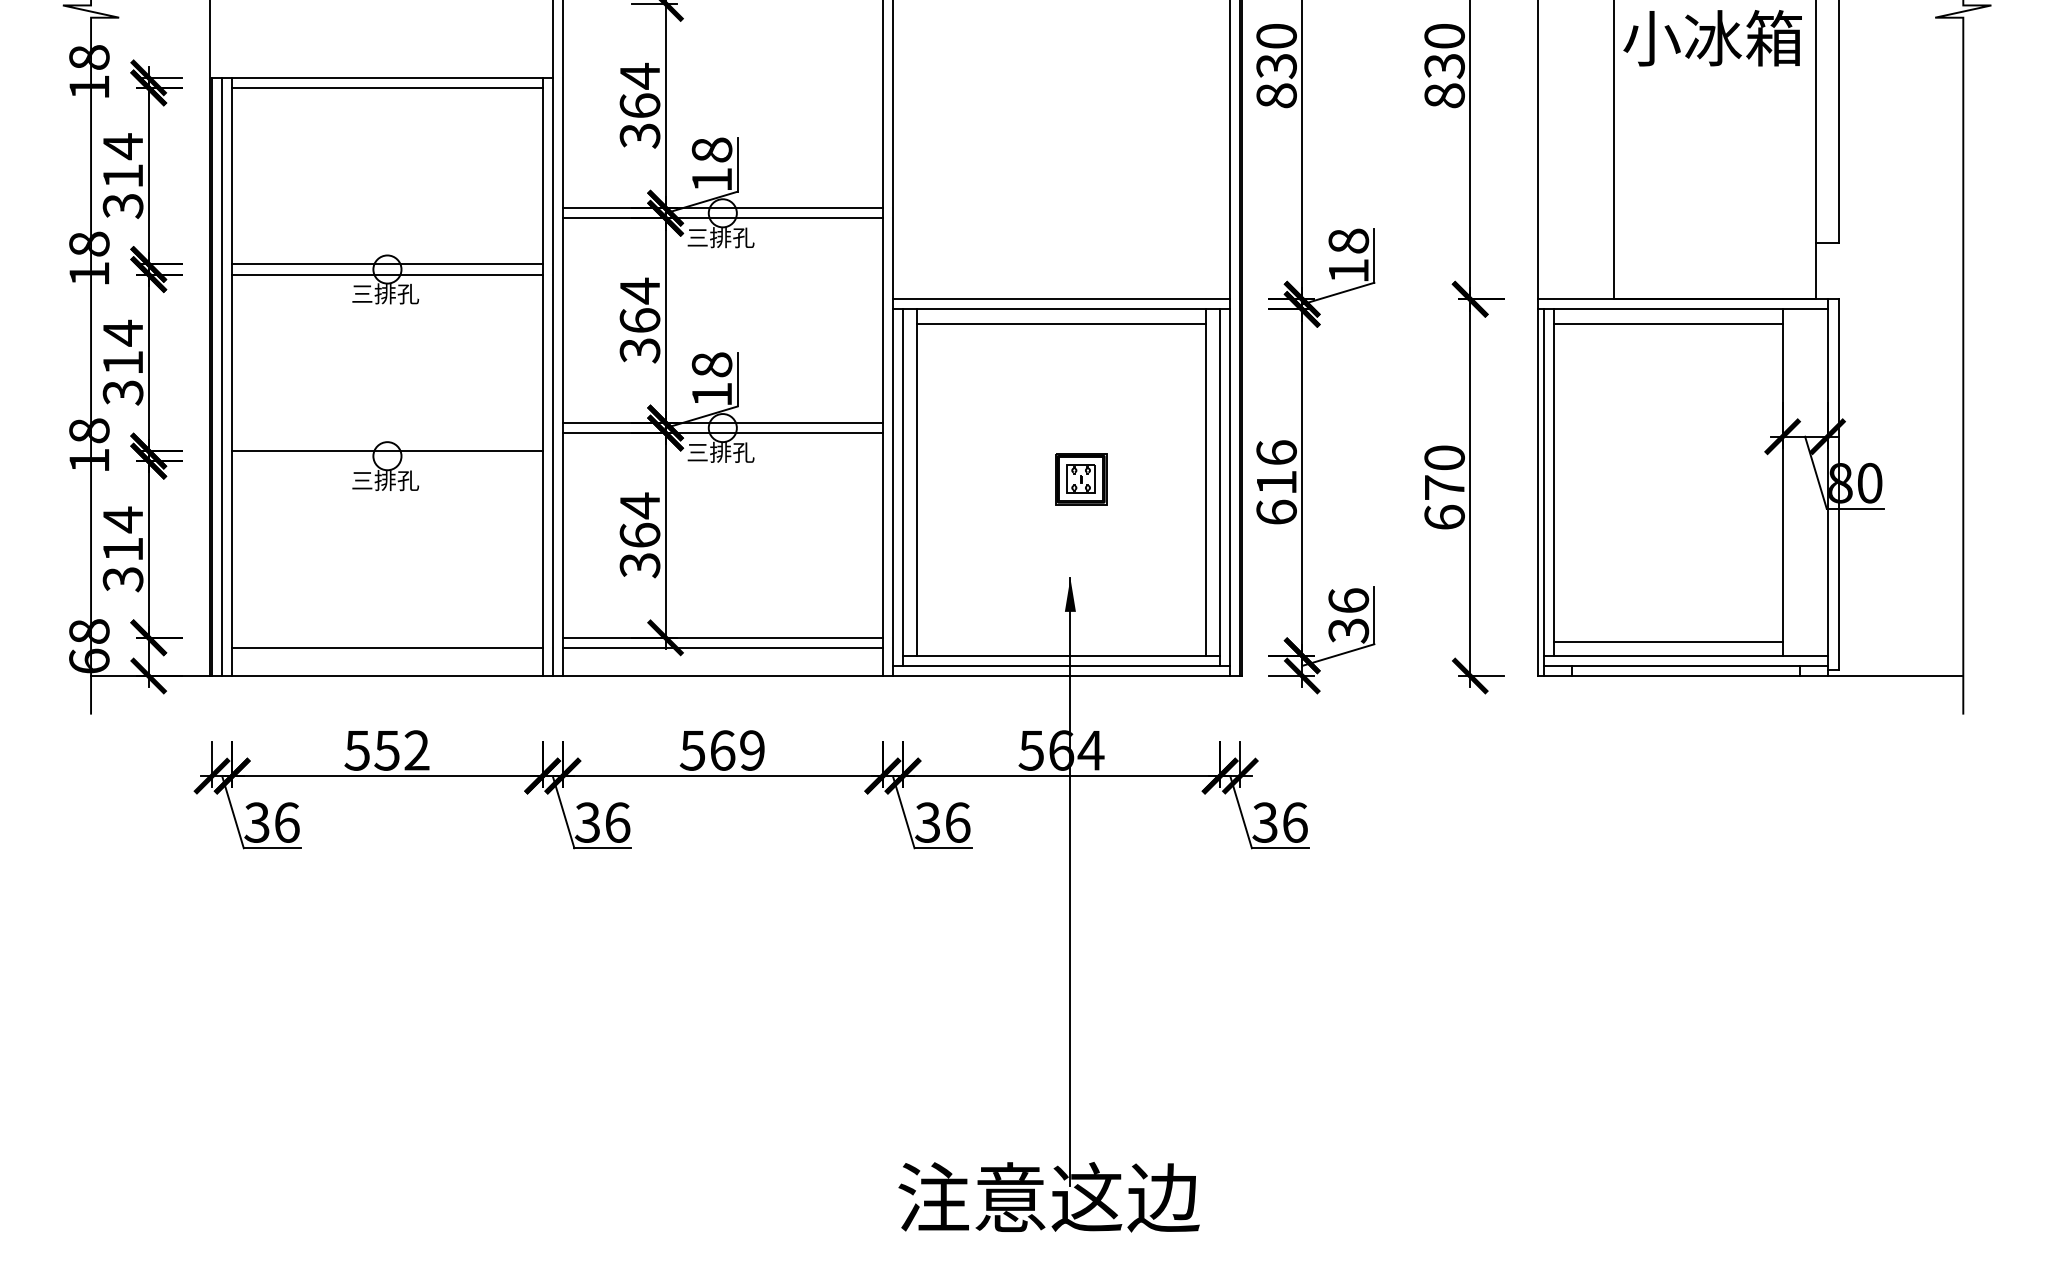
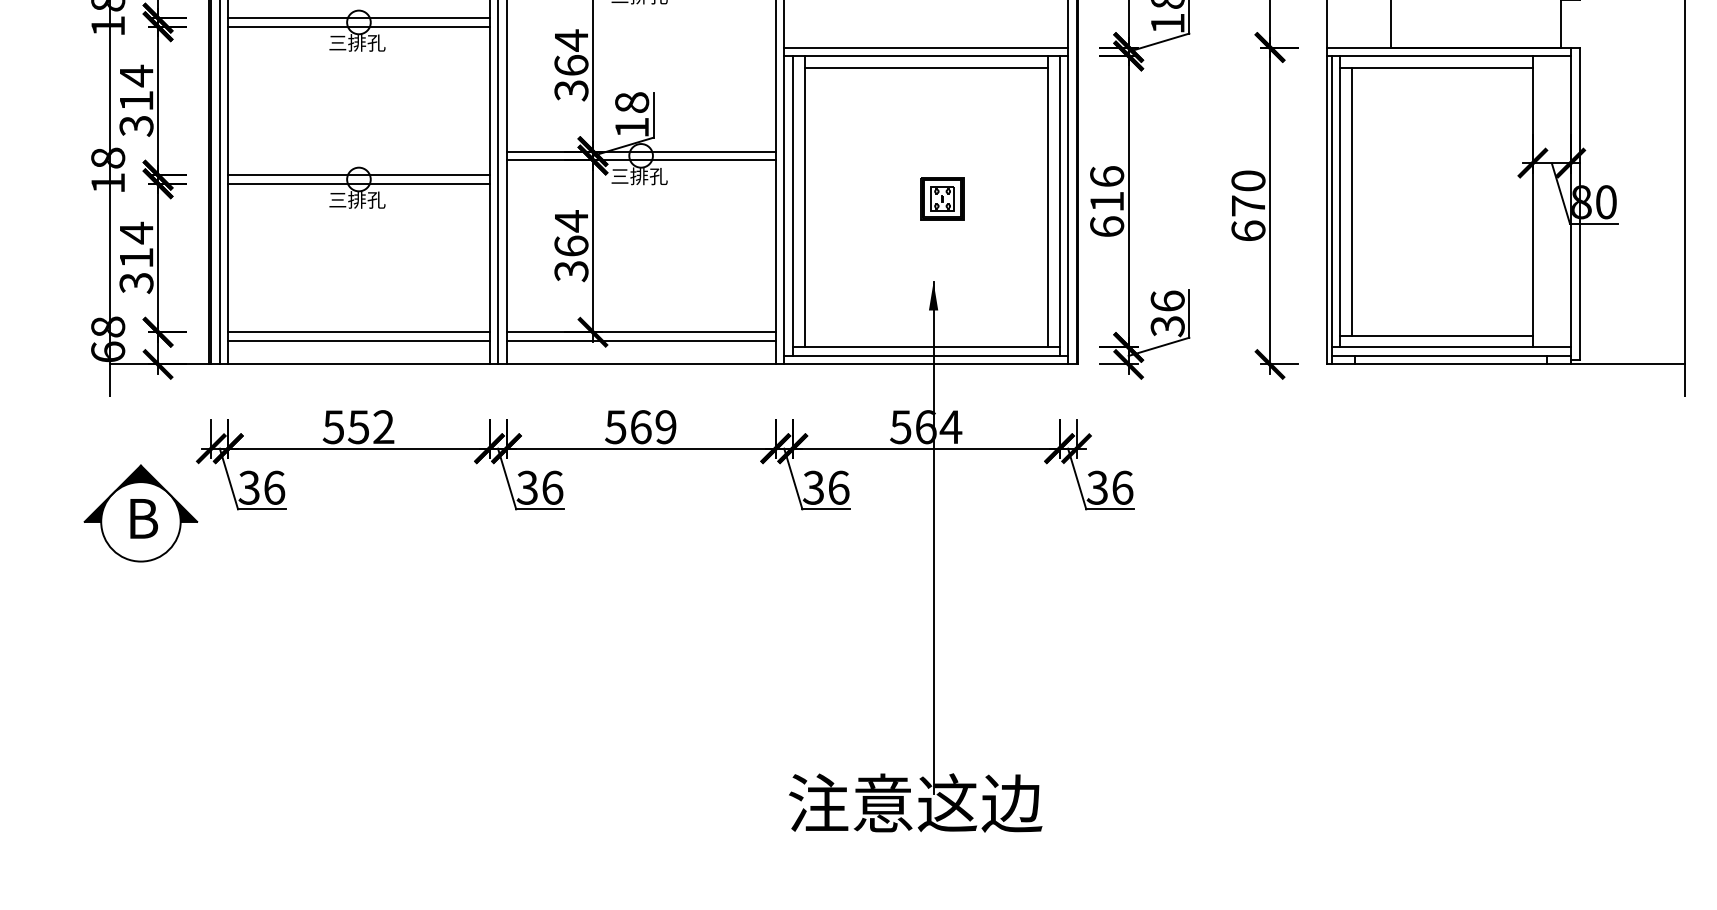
line: (387, 461) -> (358, 183), added
line: (1567, 482) -> (1351, 201), added
line: (387, 637) -> (358, 332), added
part: (128, 853) -> (141, 513), added

